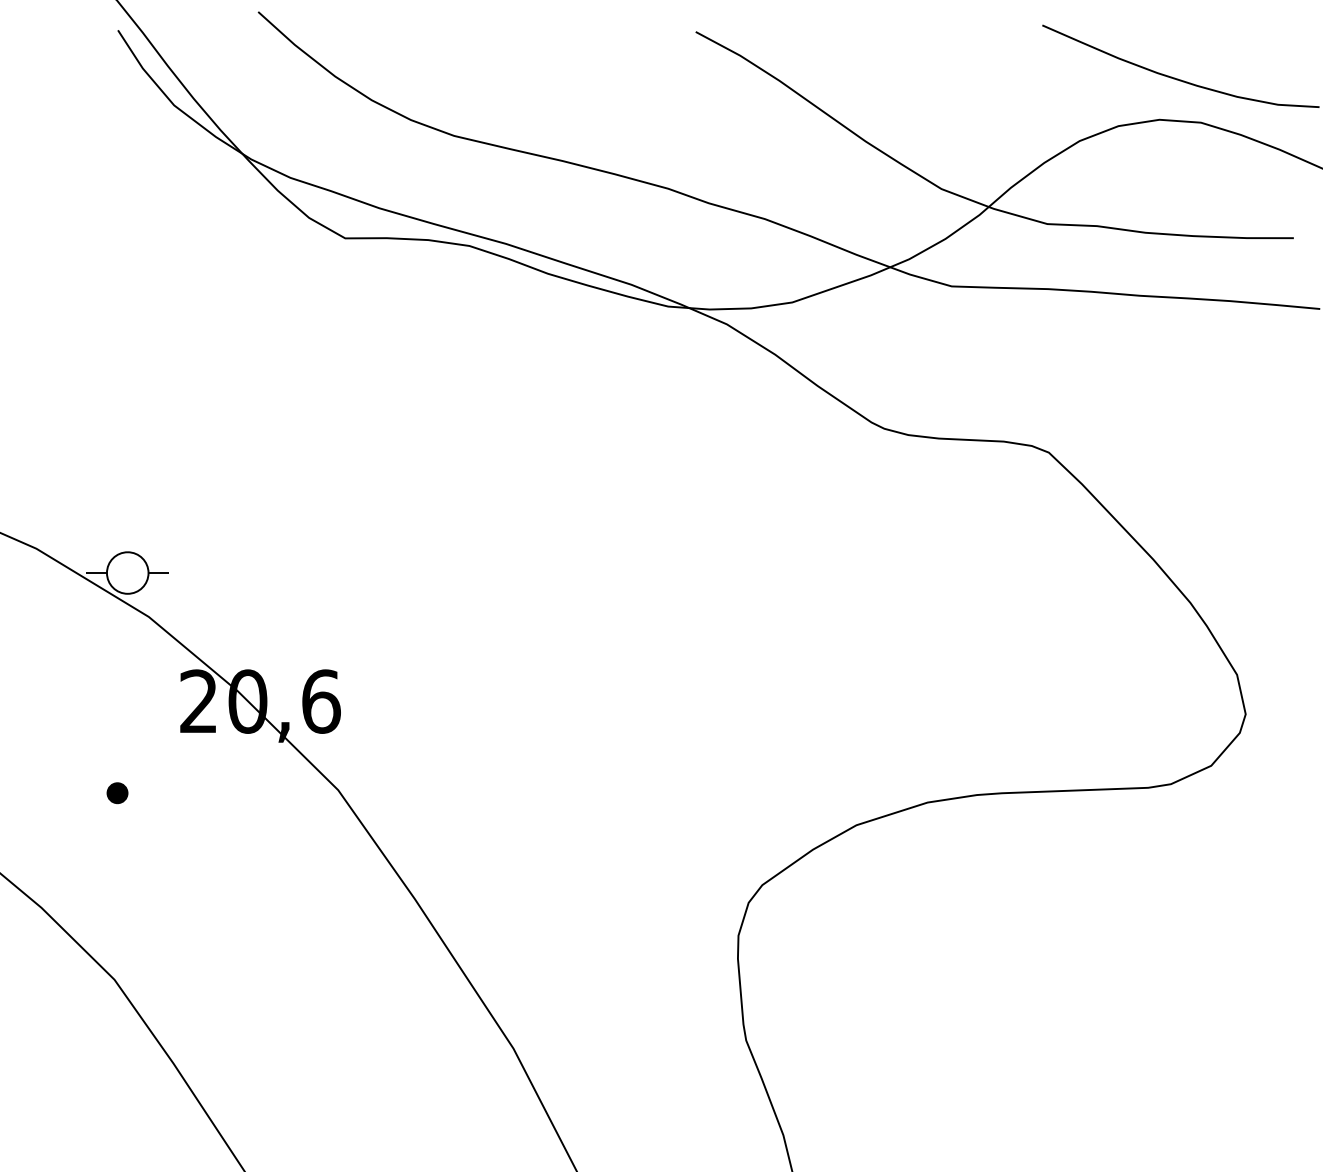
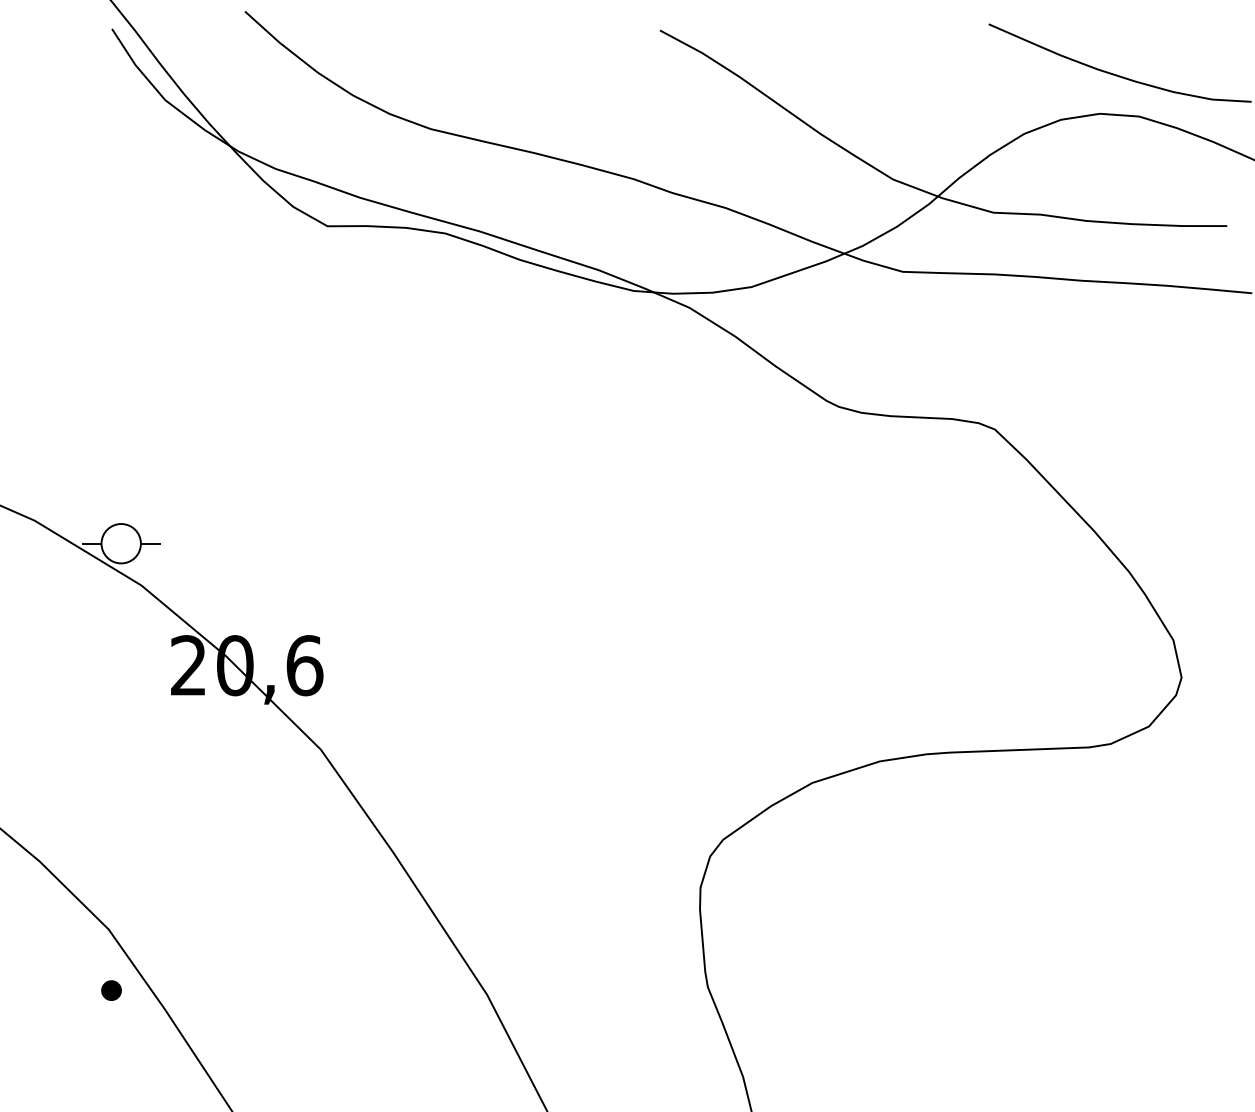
part: (117, 793) -> (111, 990), moved

